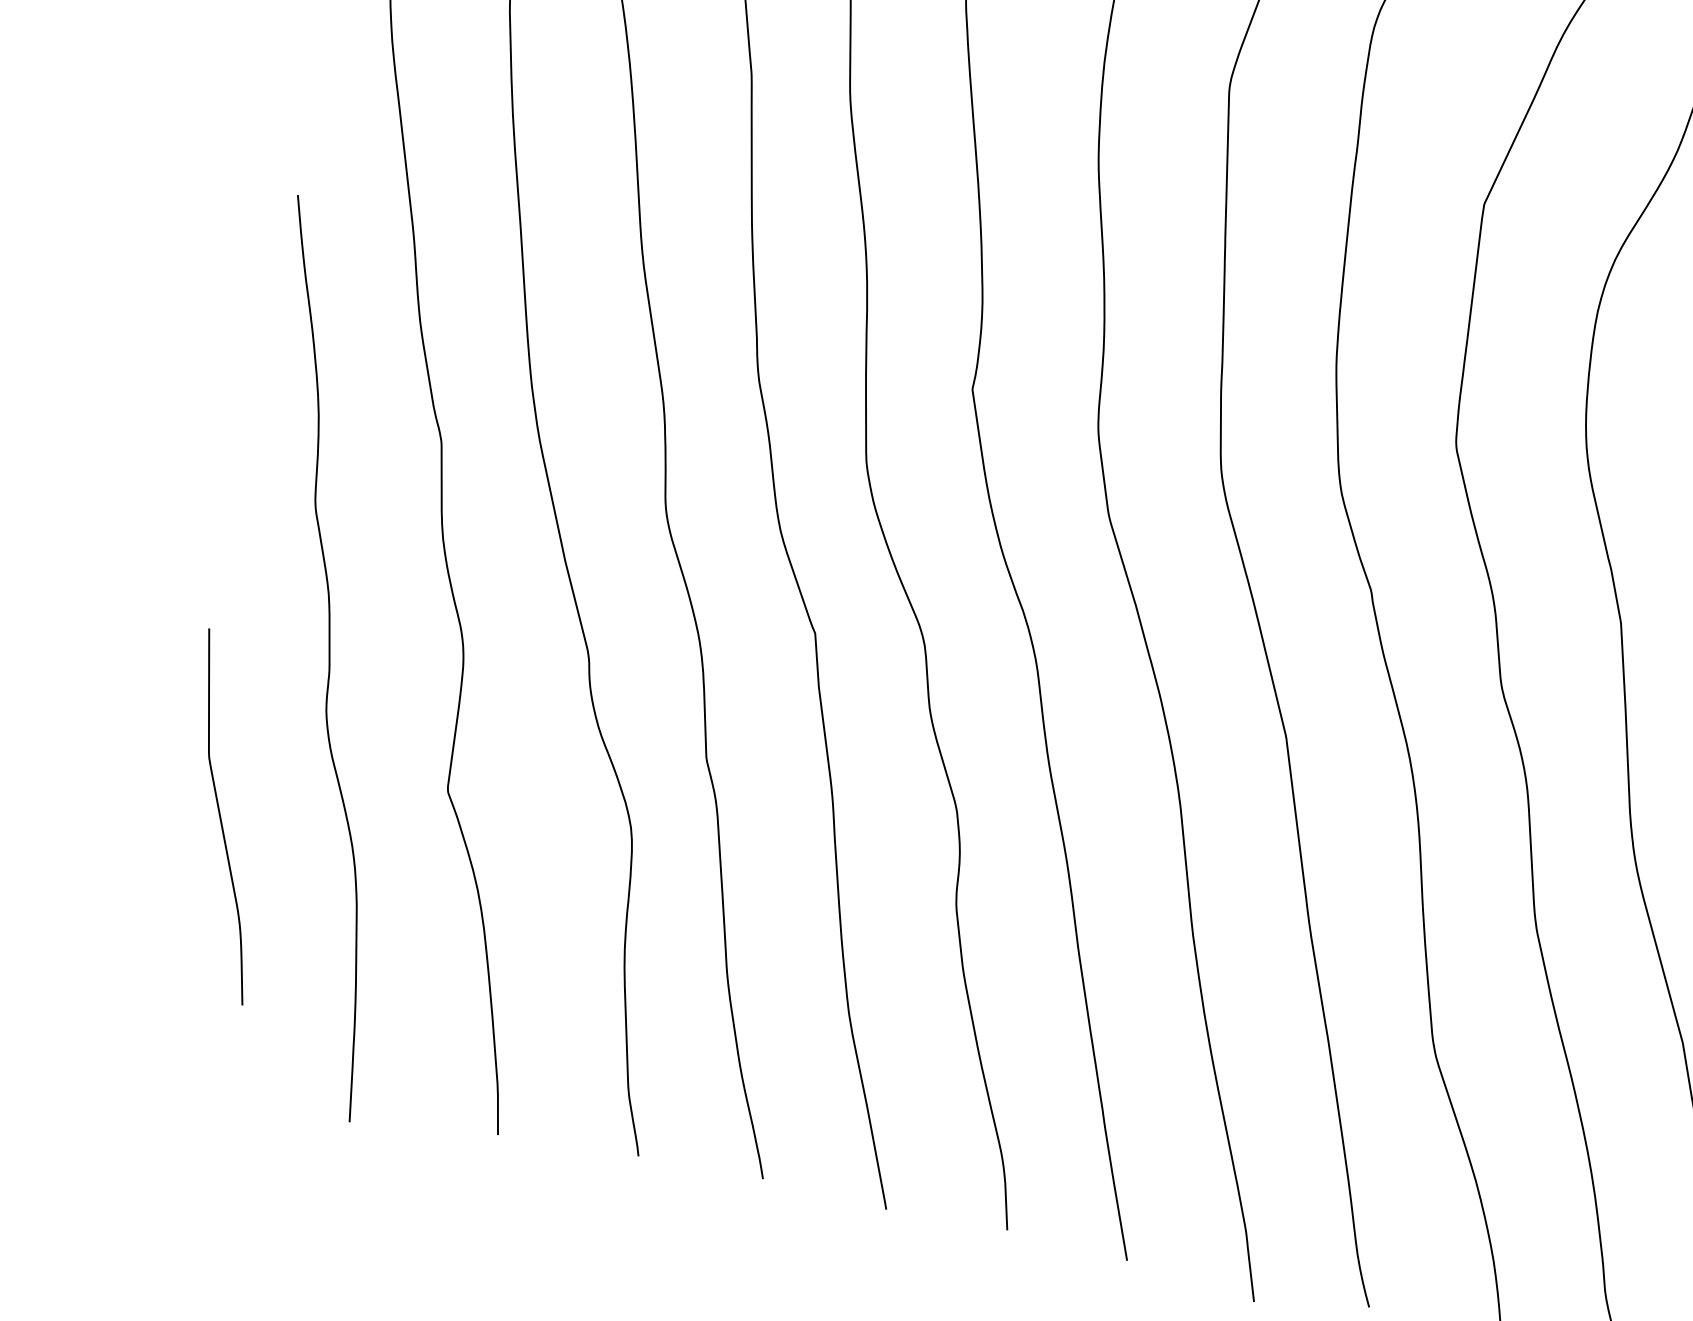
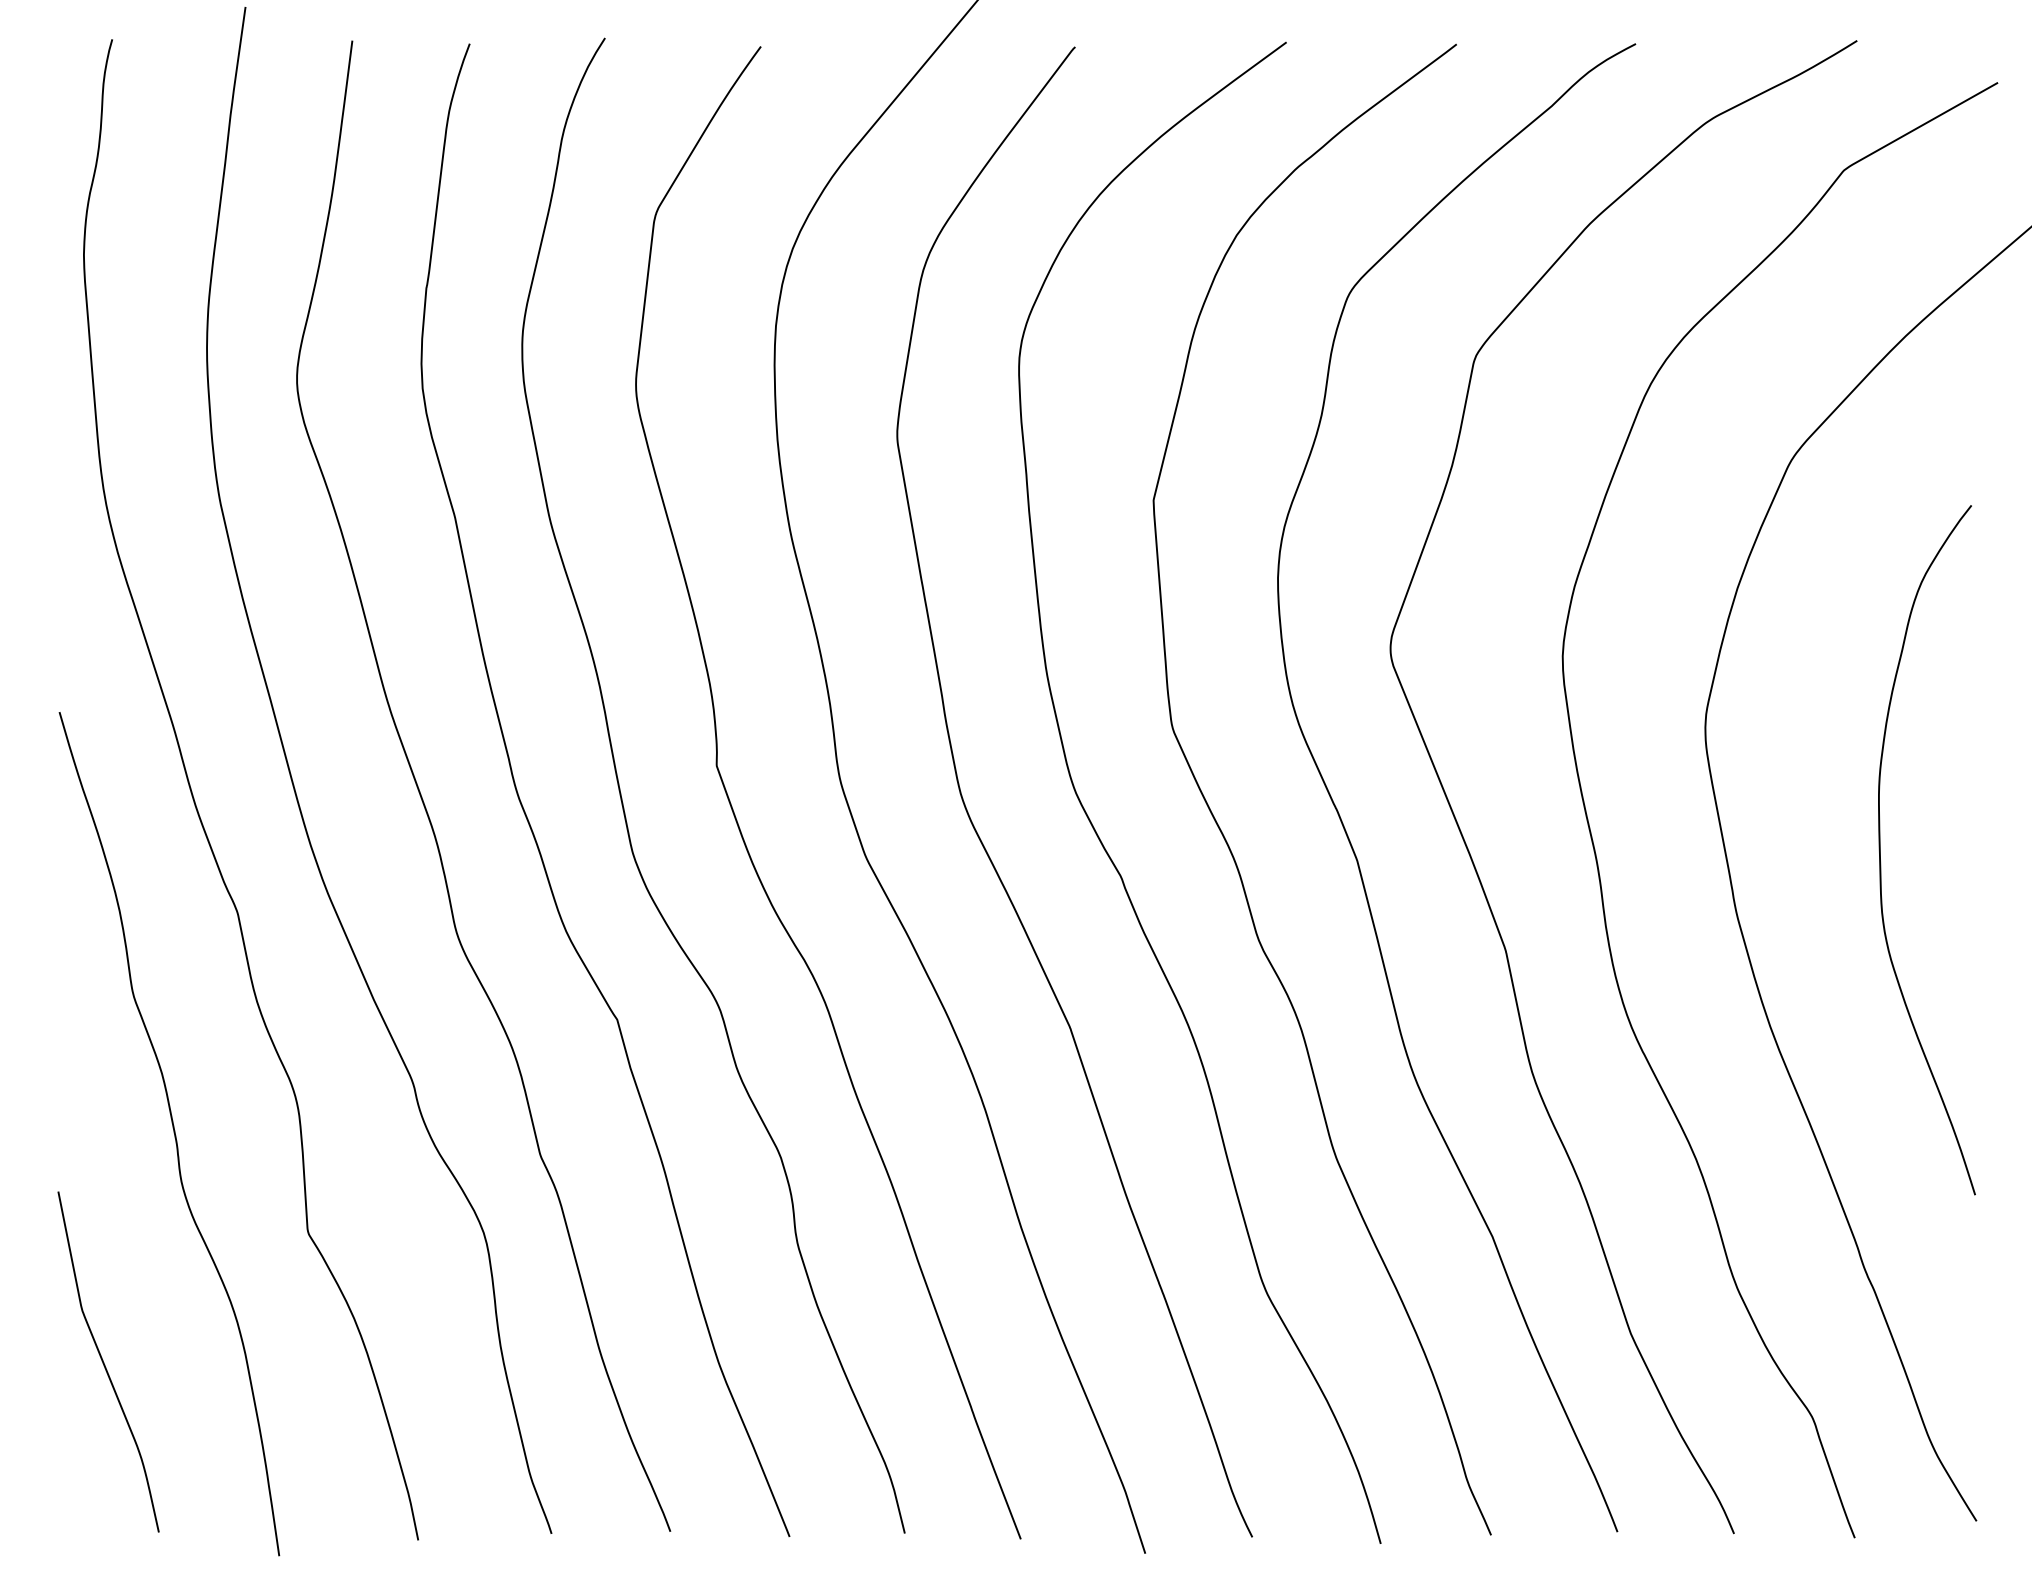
curve: (221, 816) -> (104, 1362), moved

